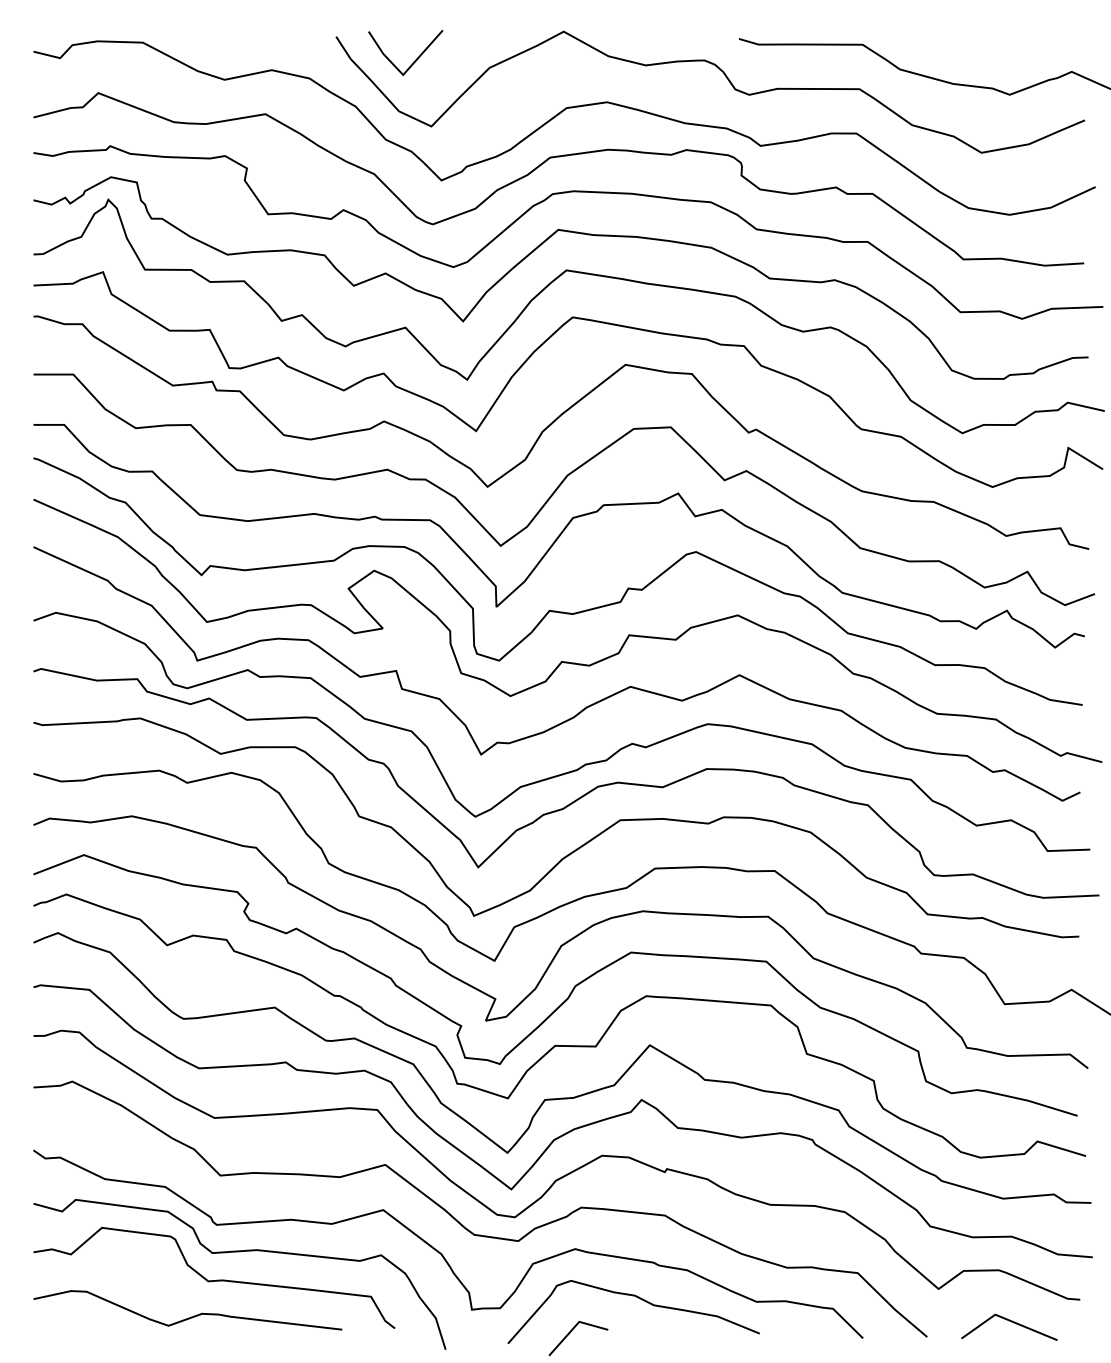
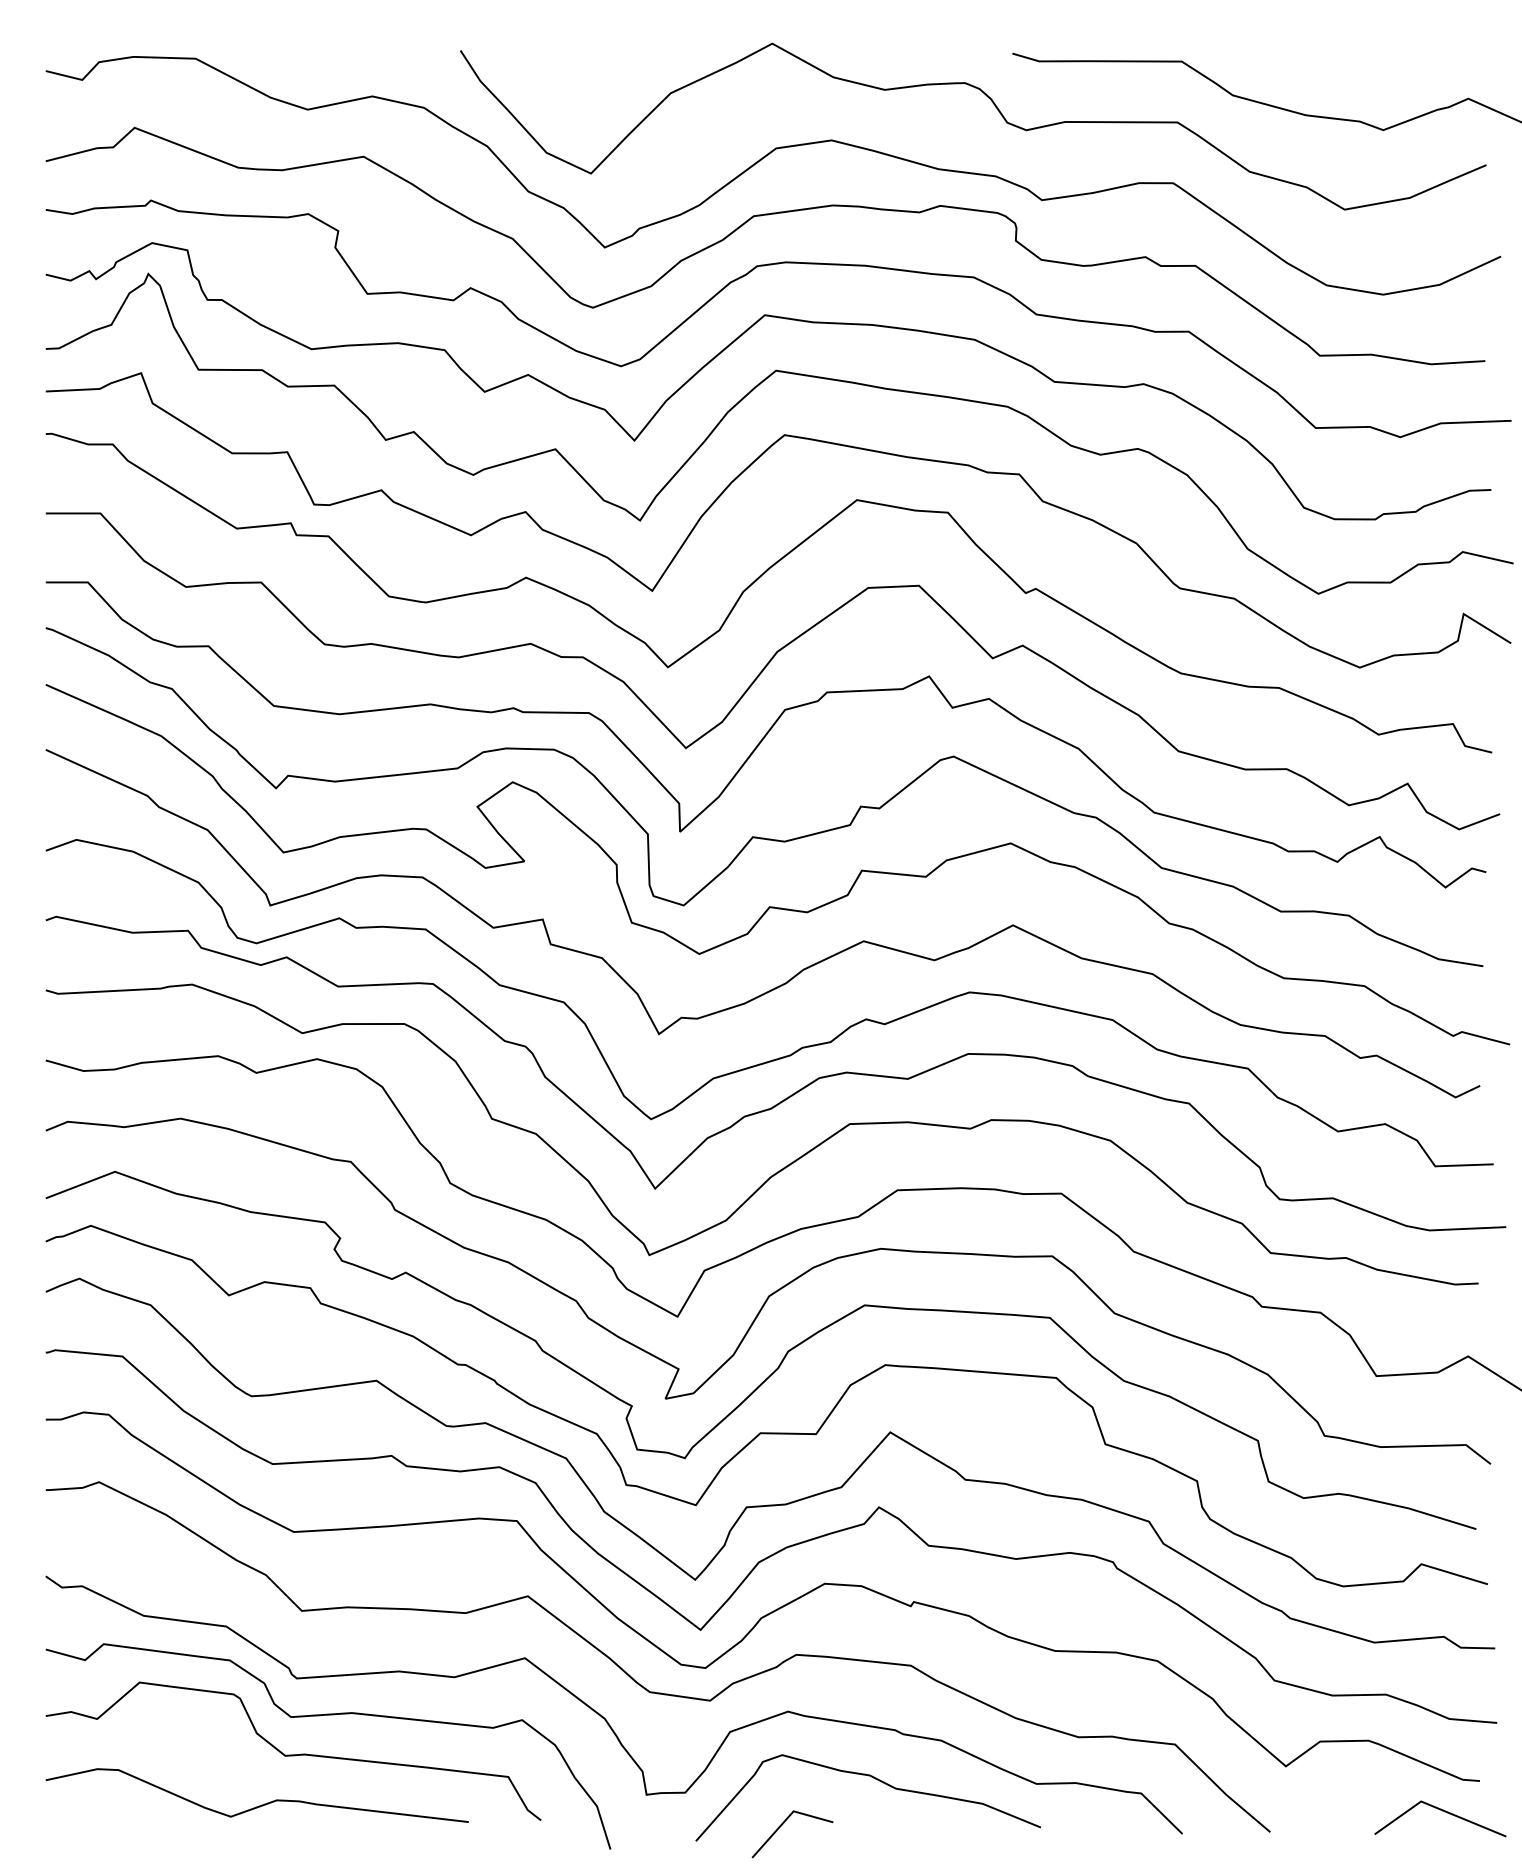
line: (413, 61) -> (566, 84), removed
line: (1011, 1322) -> (1443, 1812), moved

